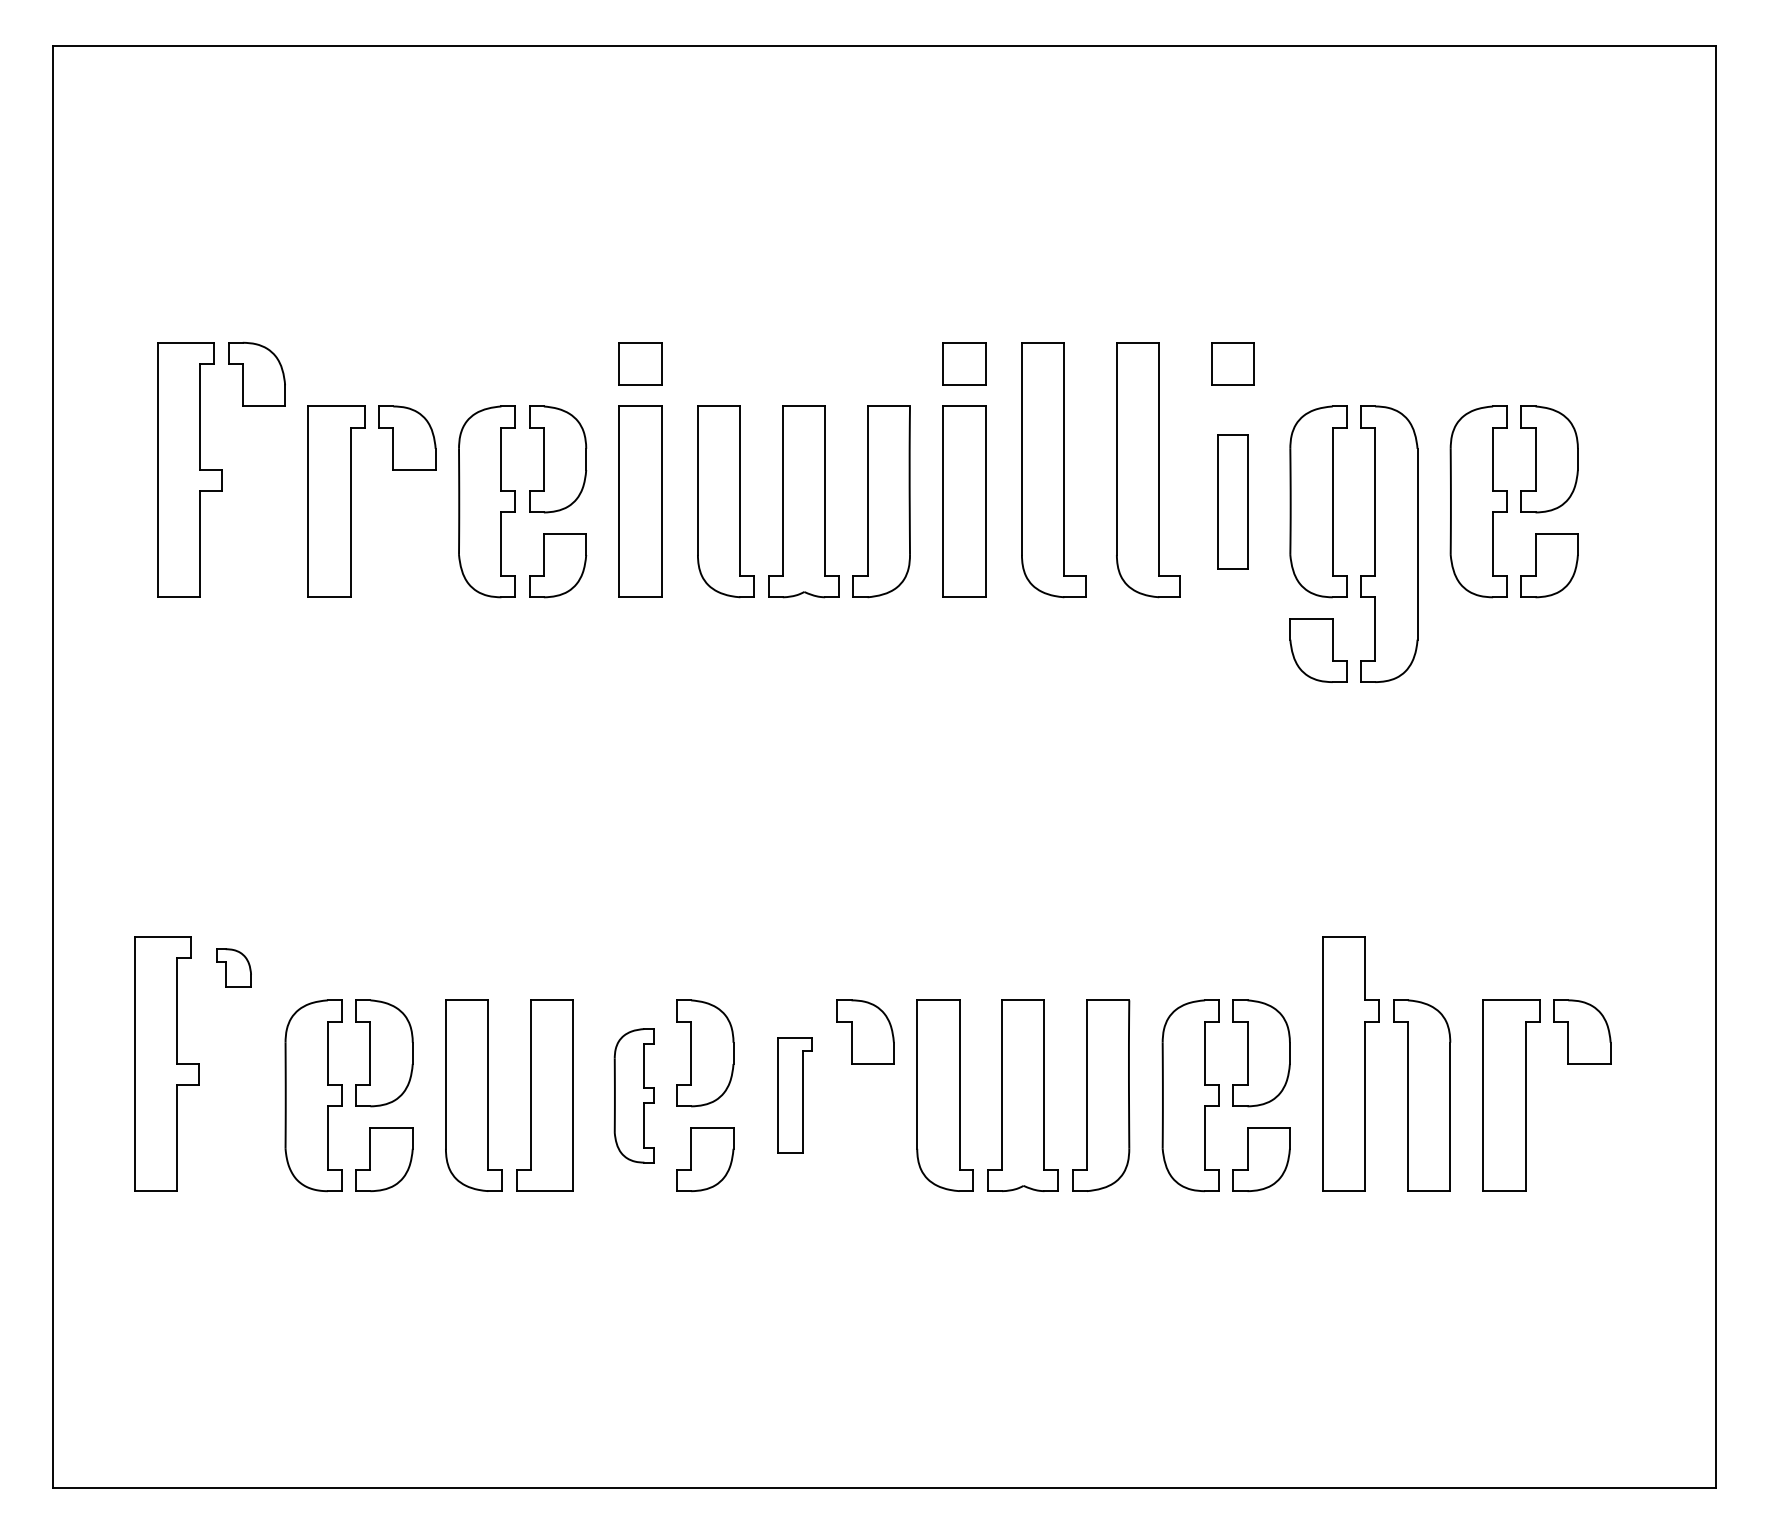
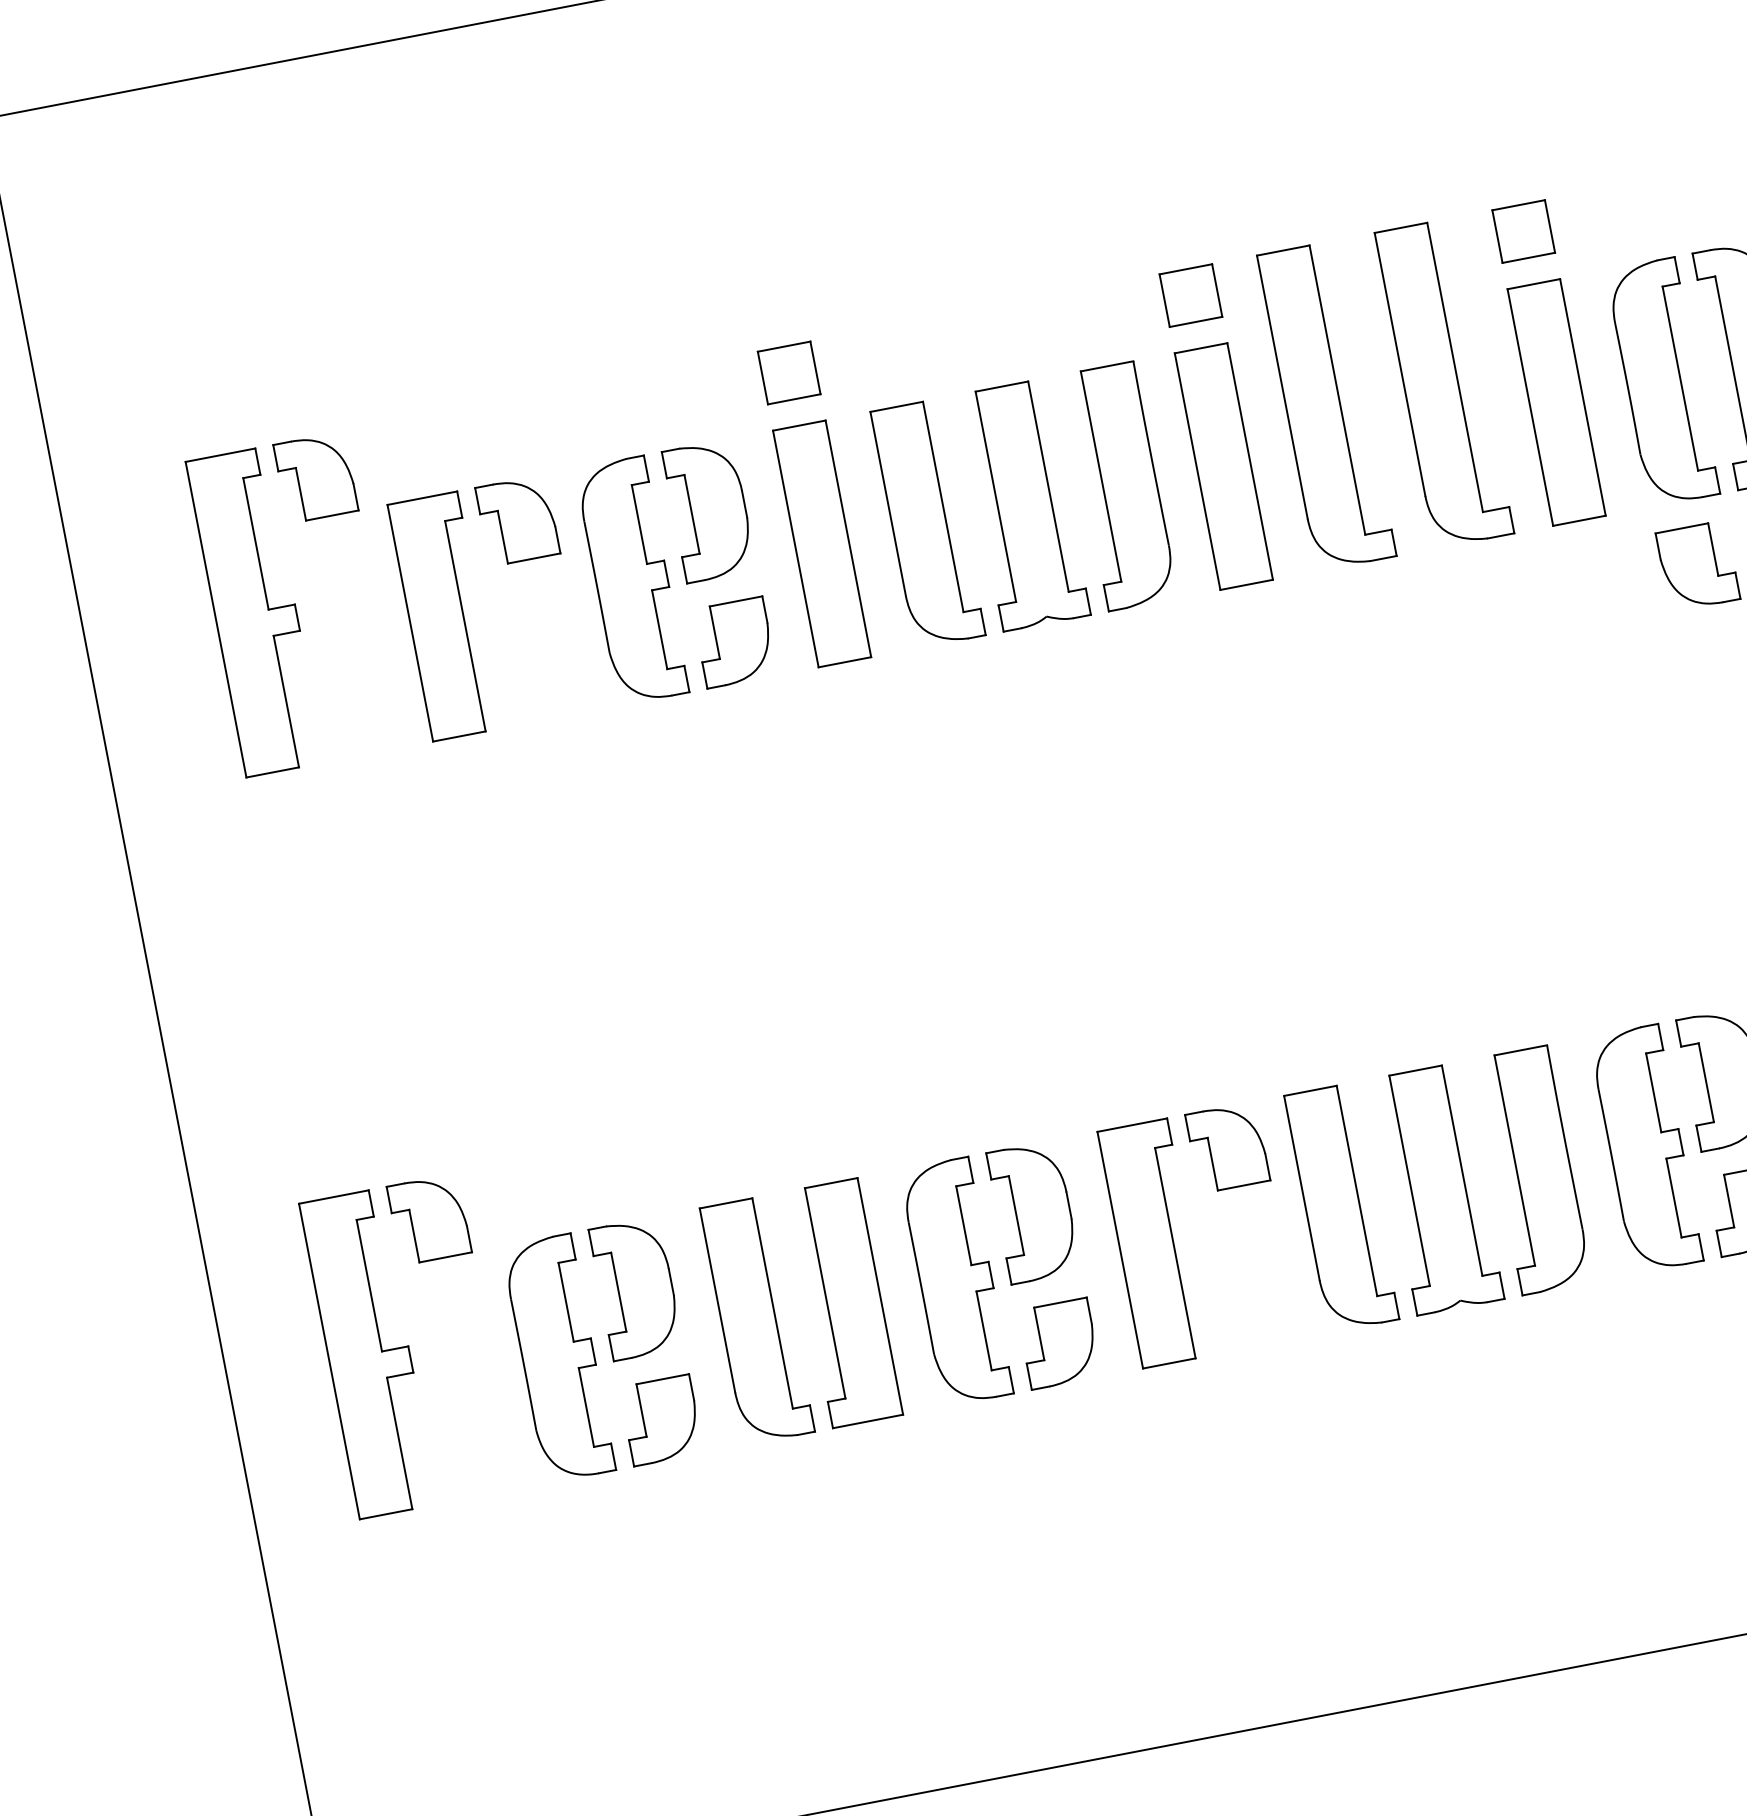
part: (1232, 501) -> (1555, 402), size x1.43
part: (234, 967) -> (429, 1218), size x1.67
part: (634, 1095) -> (956, 1281), size x1.43
part: (794, 1095) -> (1154, 1243), size x1.67

